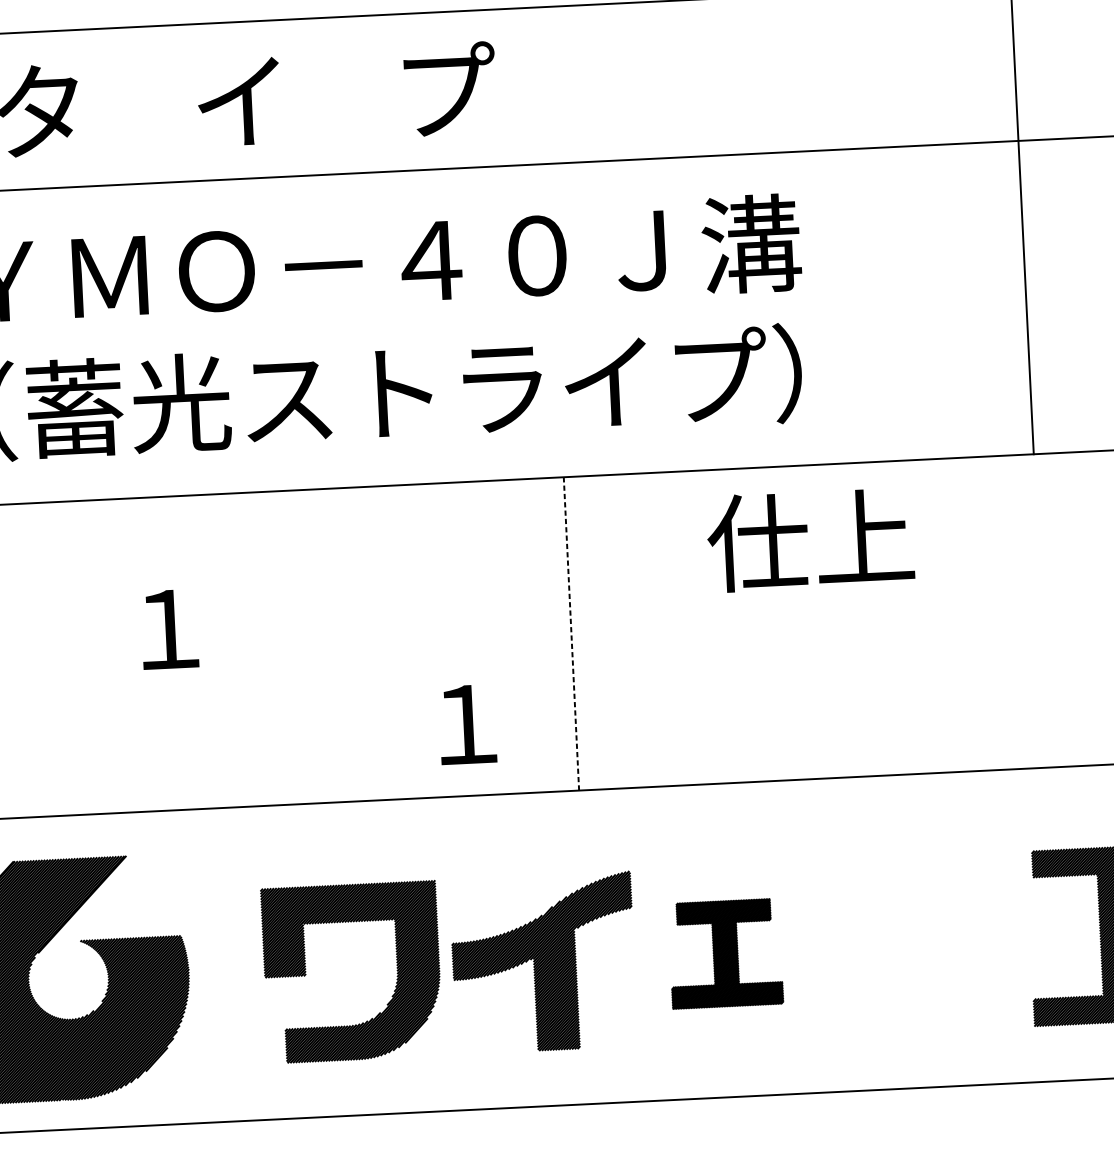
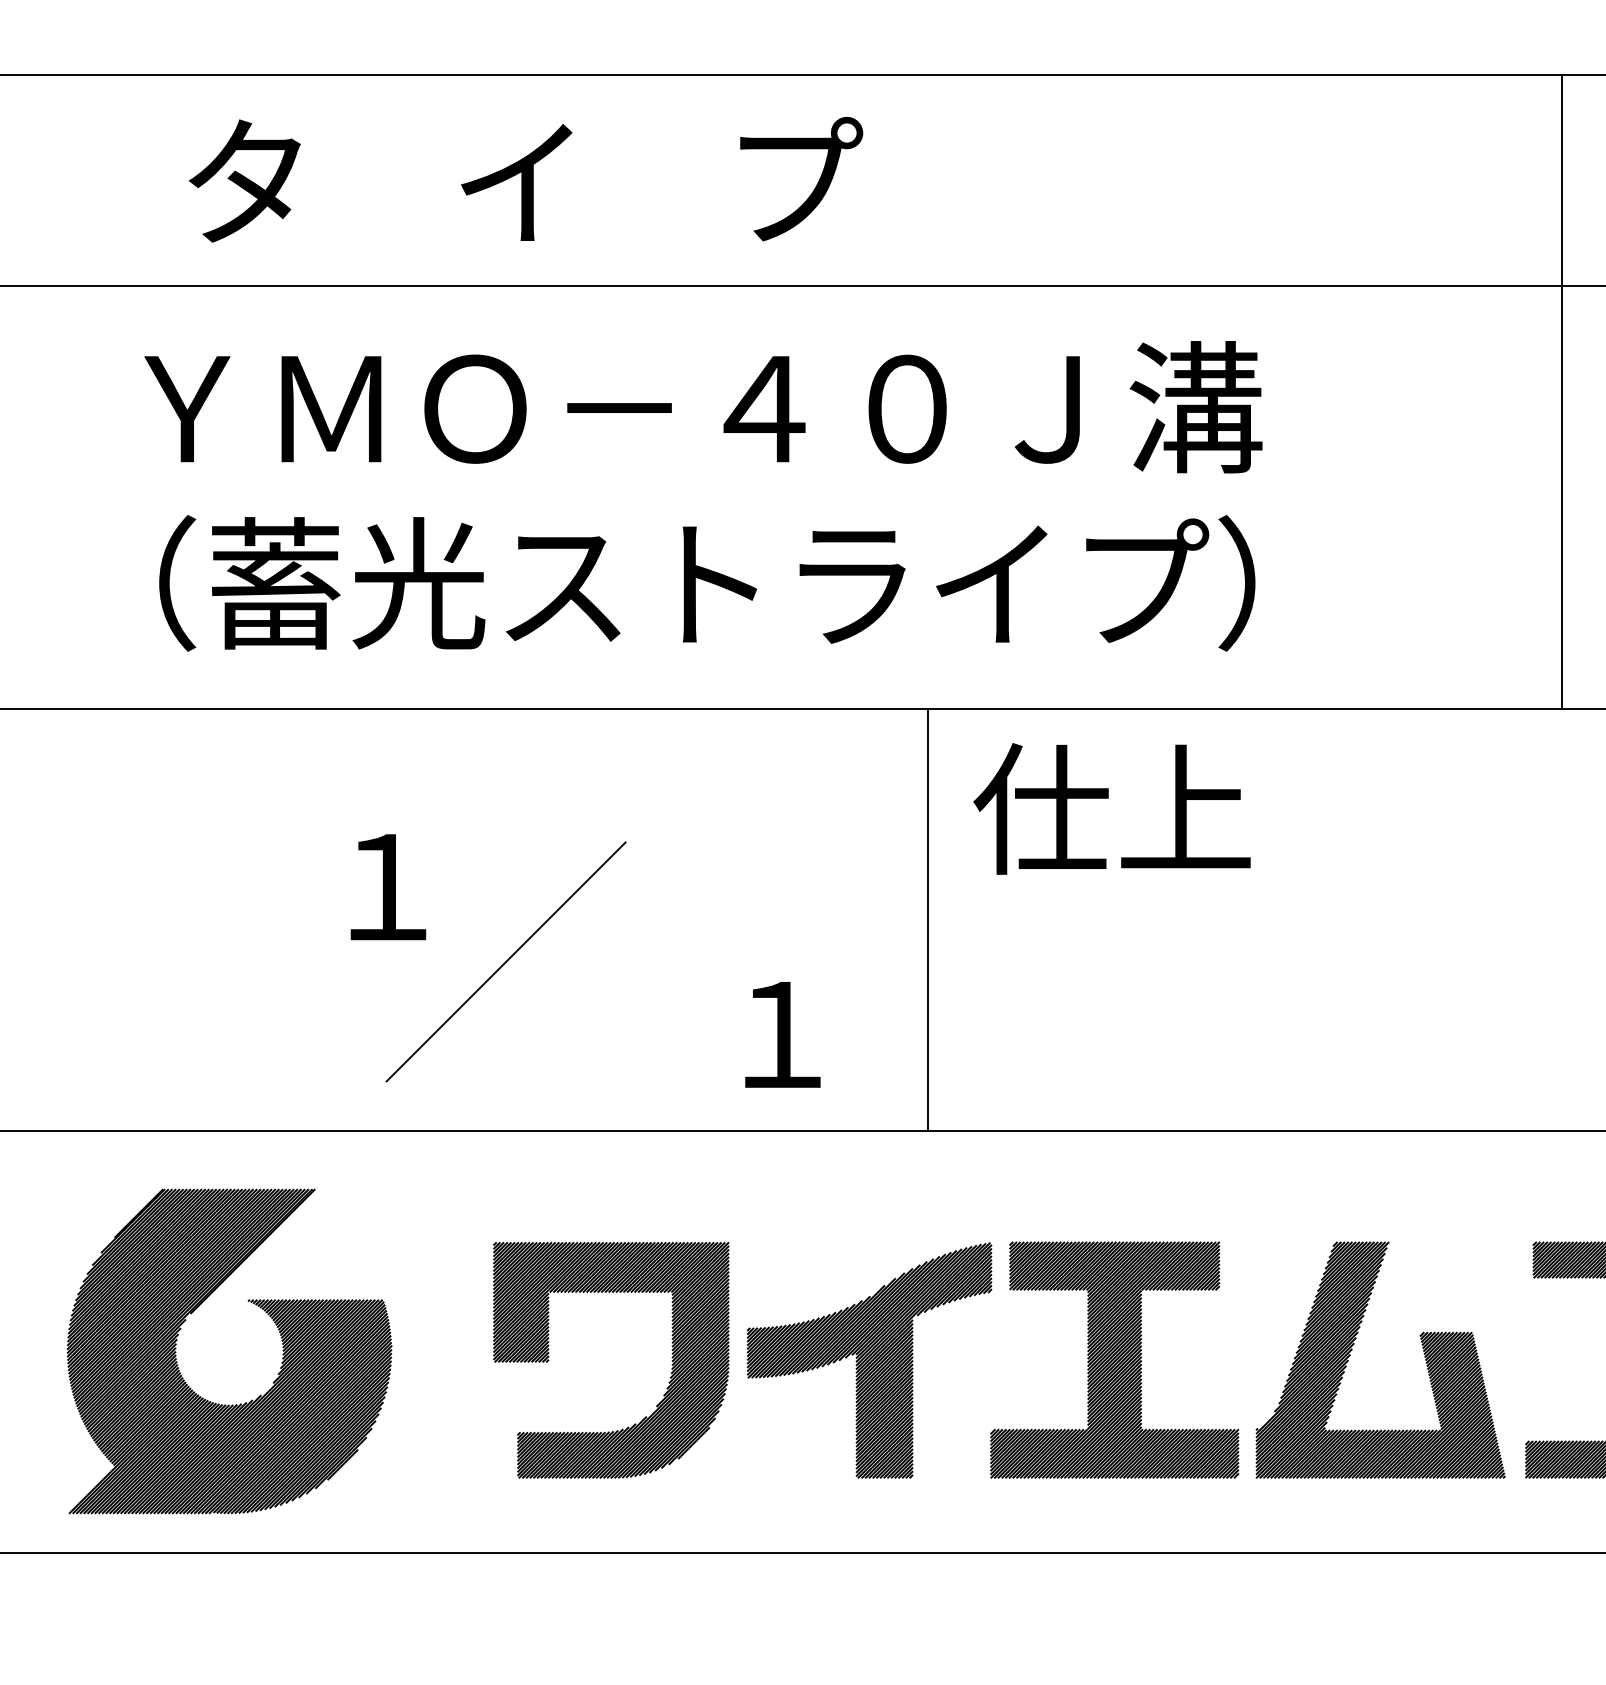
text: (810, 539) -> (1111, 808), moved
line: (571, 634) -> (928, 920), dashed -> solid
line: (259, 680) -> (505, 961), added
part: (901, 938) -> (1352, 1350), added
part: (725, 953) -> (1114, 1359), size x1.67

